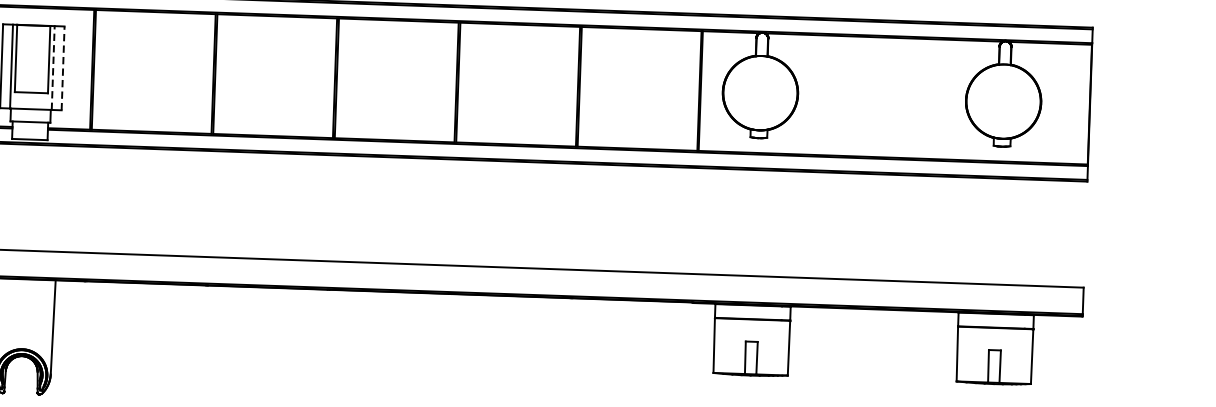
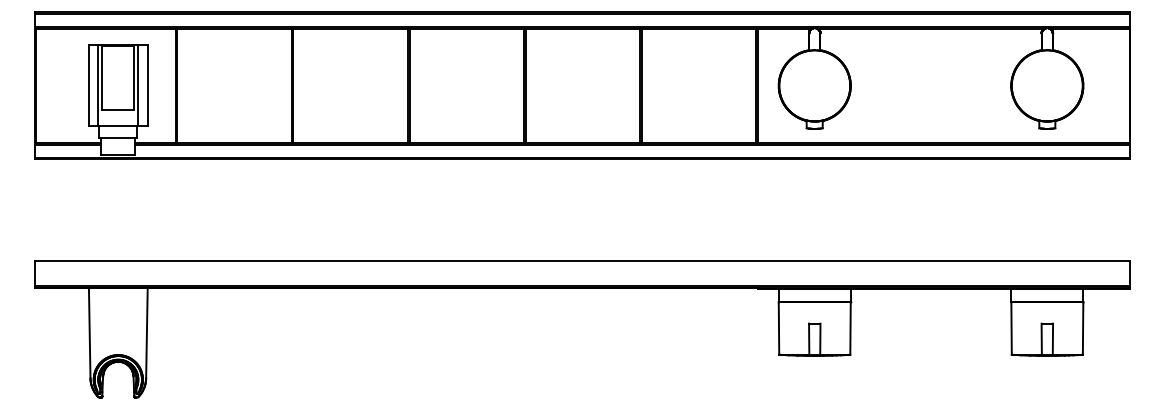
line: (53, 68) -> (138, 85), dashed -> solid
line: (62, 68) -> (147, 85), dashed -> solid

